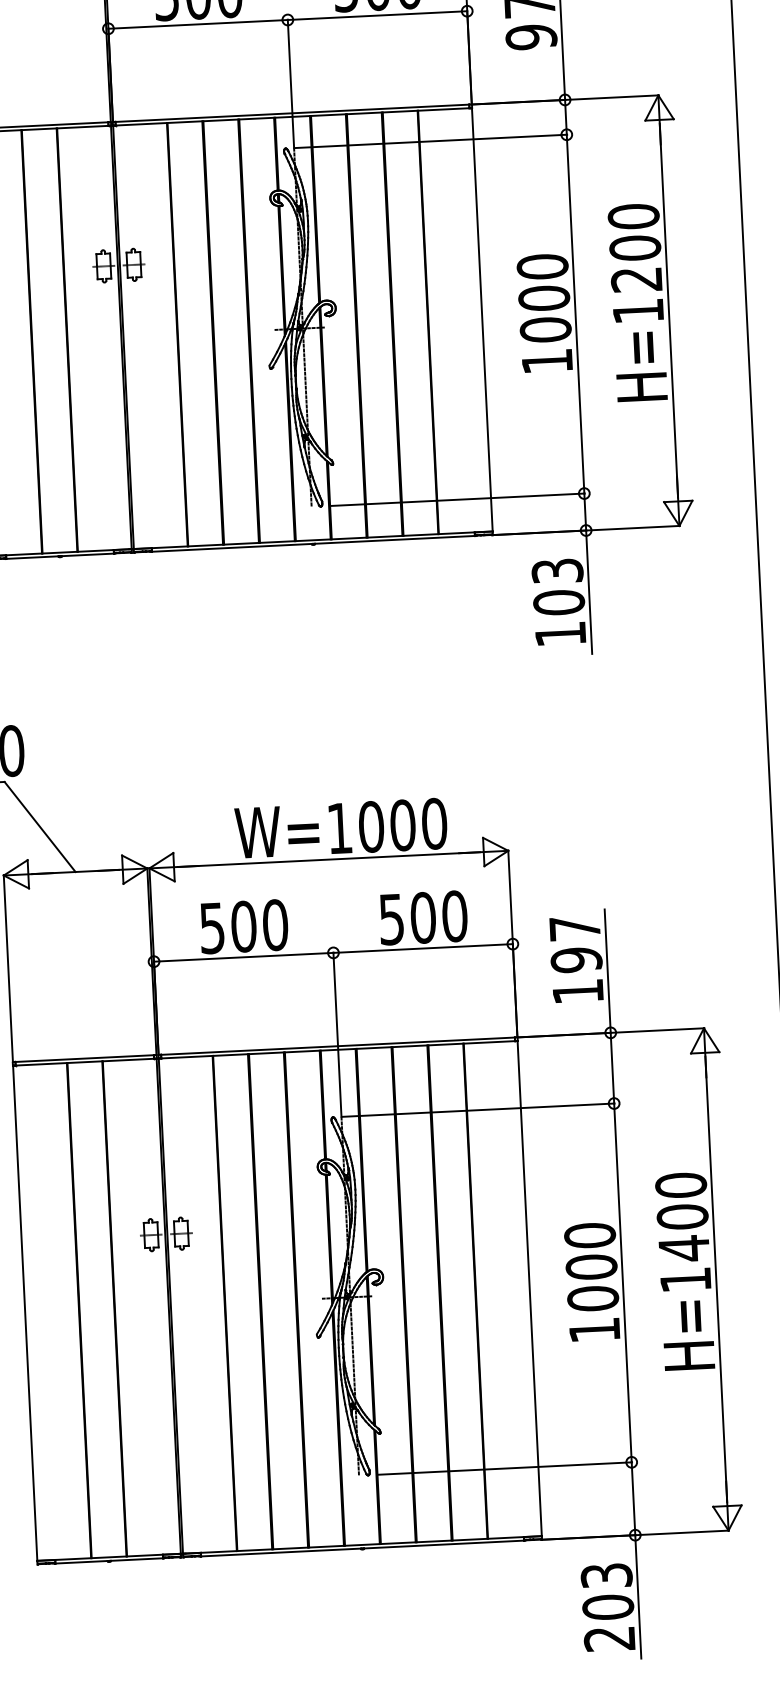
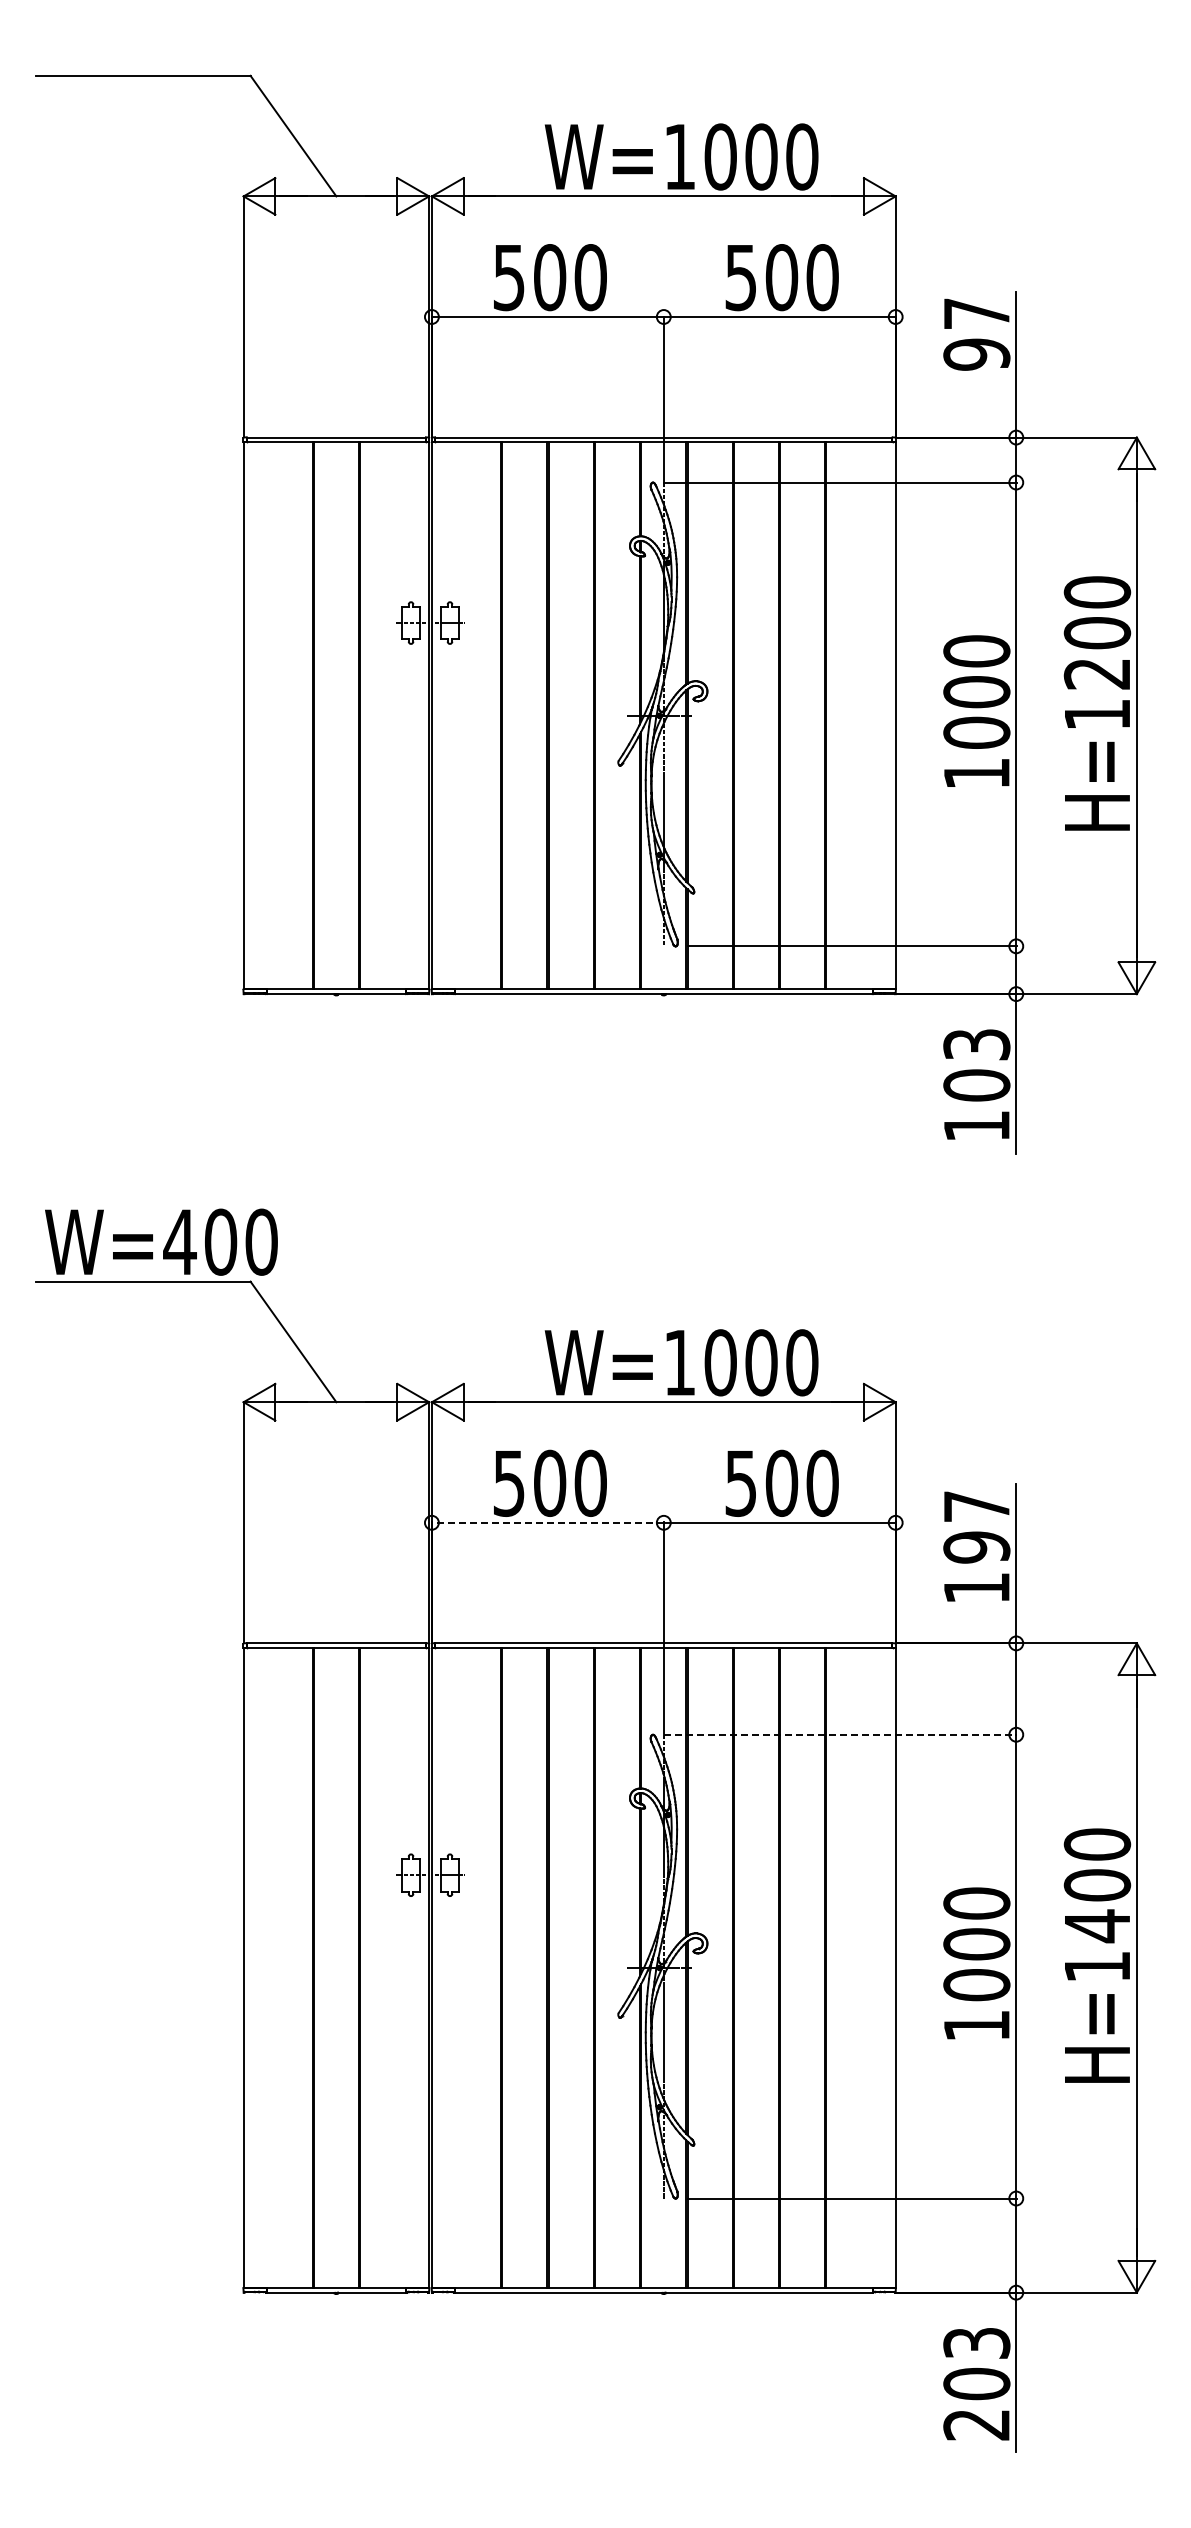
line: (243, 957) -> (547, 1522), solid -> dashed
line: (478, 1109) -> (841, 1734), solid -> dashed

